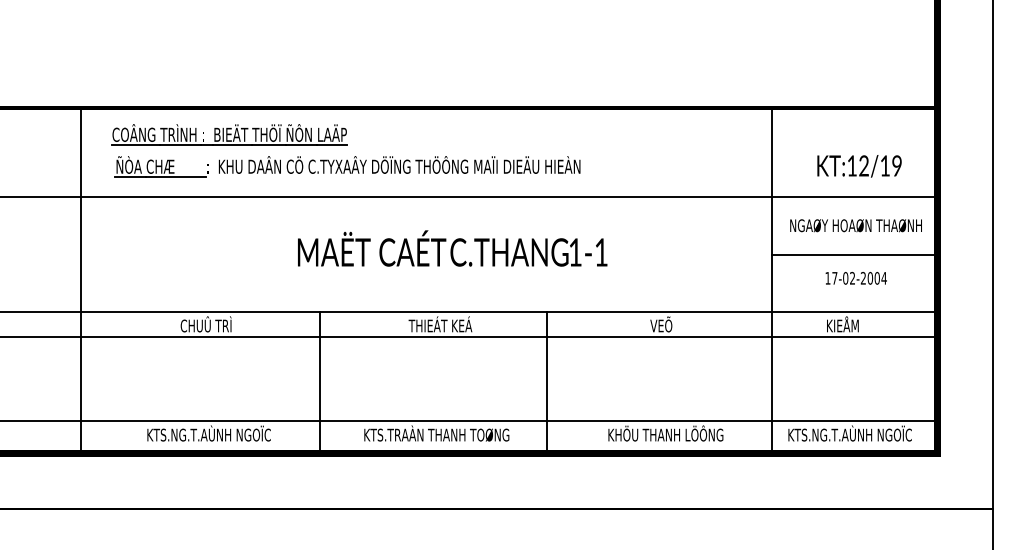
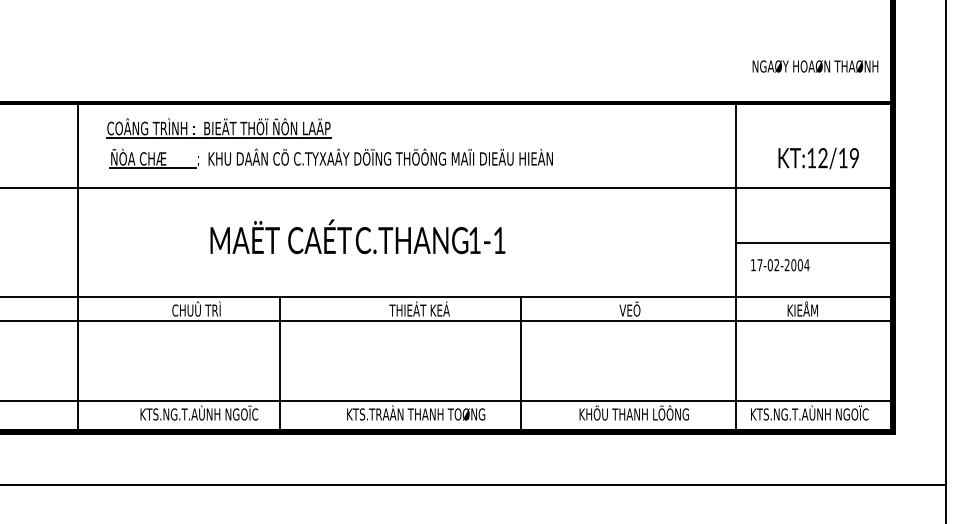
text: (855, 225) -> (814, 66), moved
text: (452, 248) -> (357, 236), moved
text: (855, 278) -> (779, 265), moved
line: (320, 382) -> (280, 364), moved

